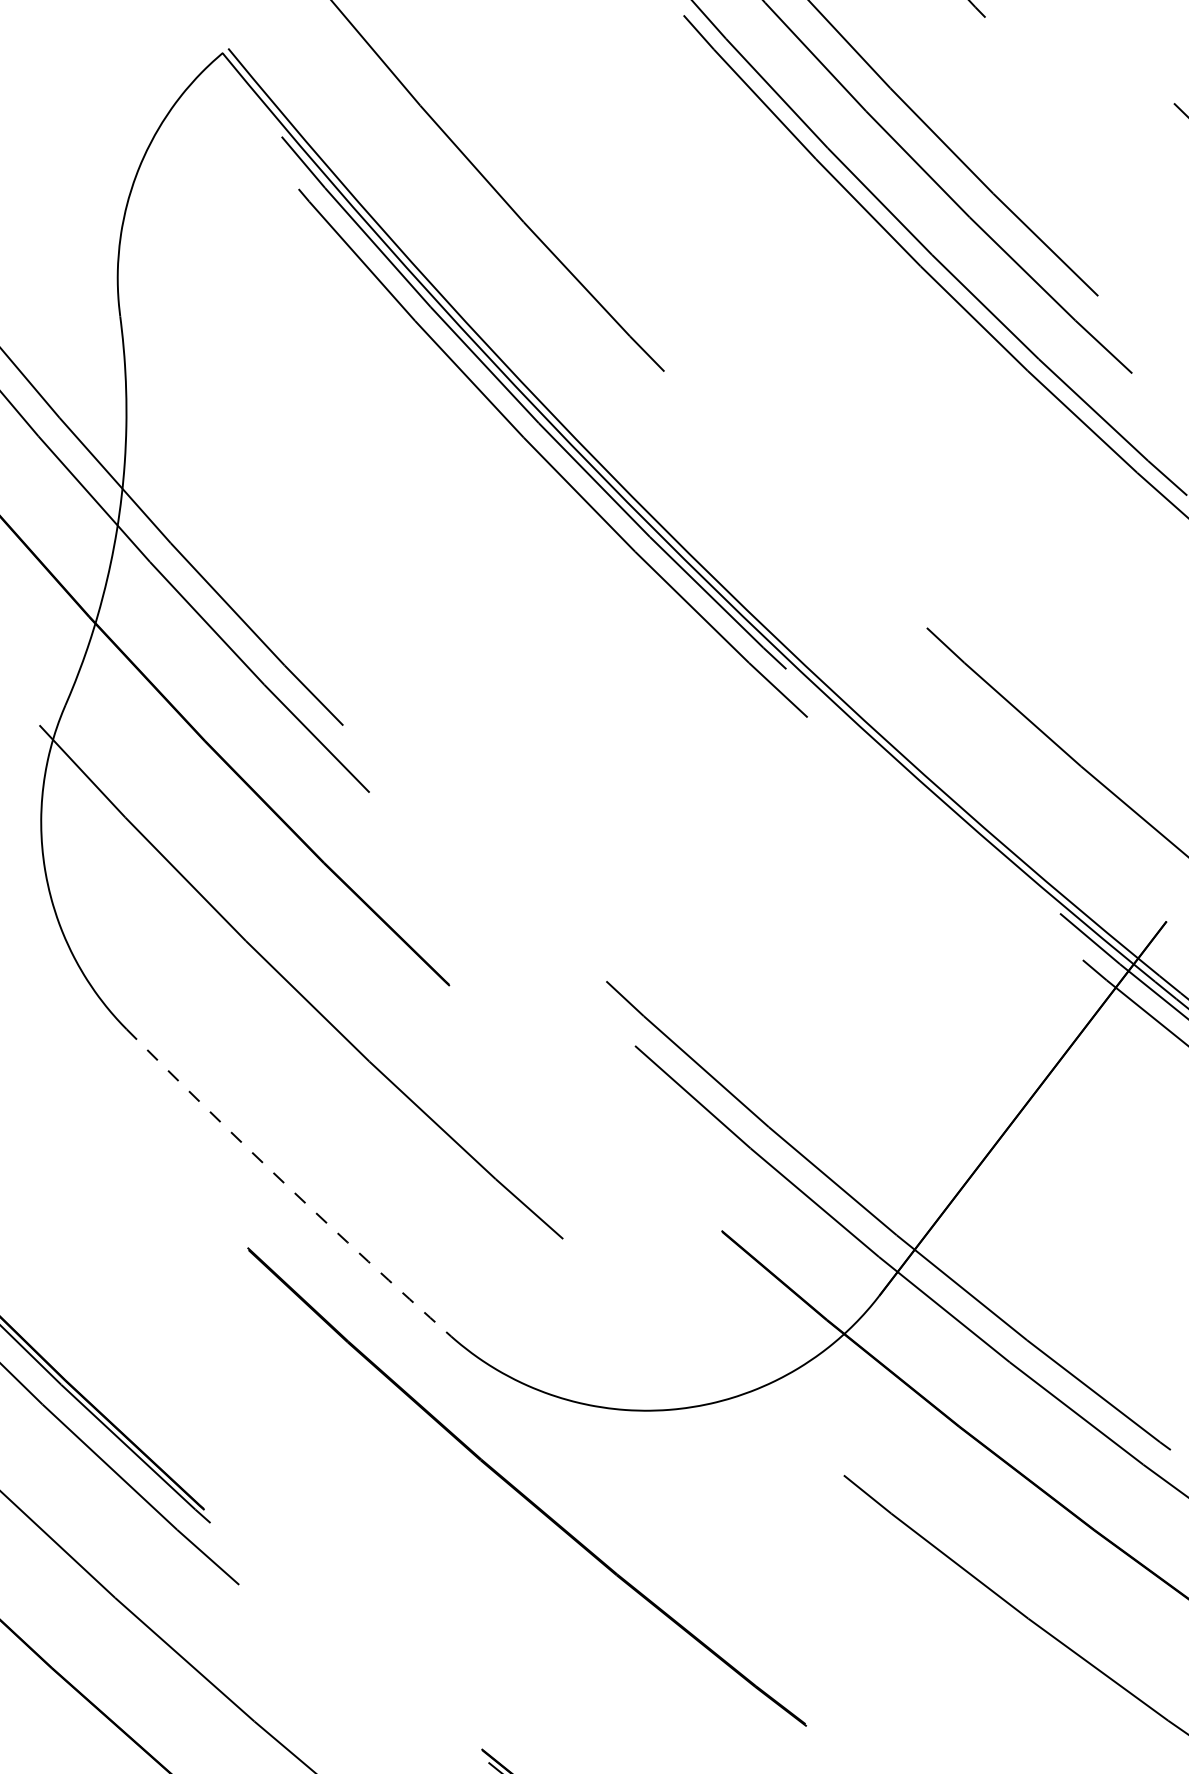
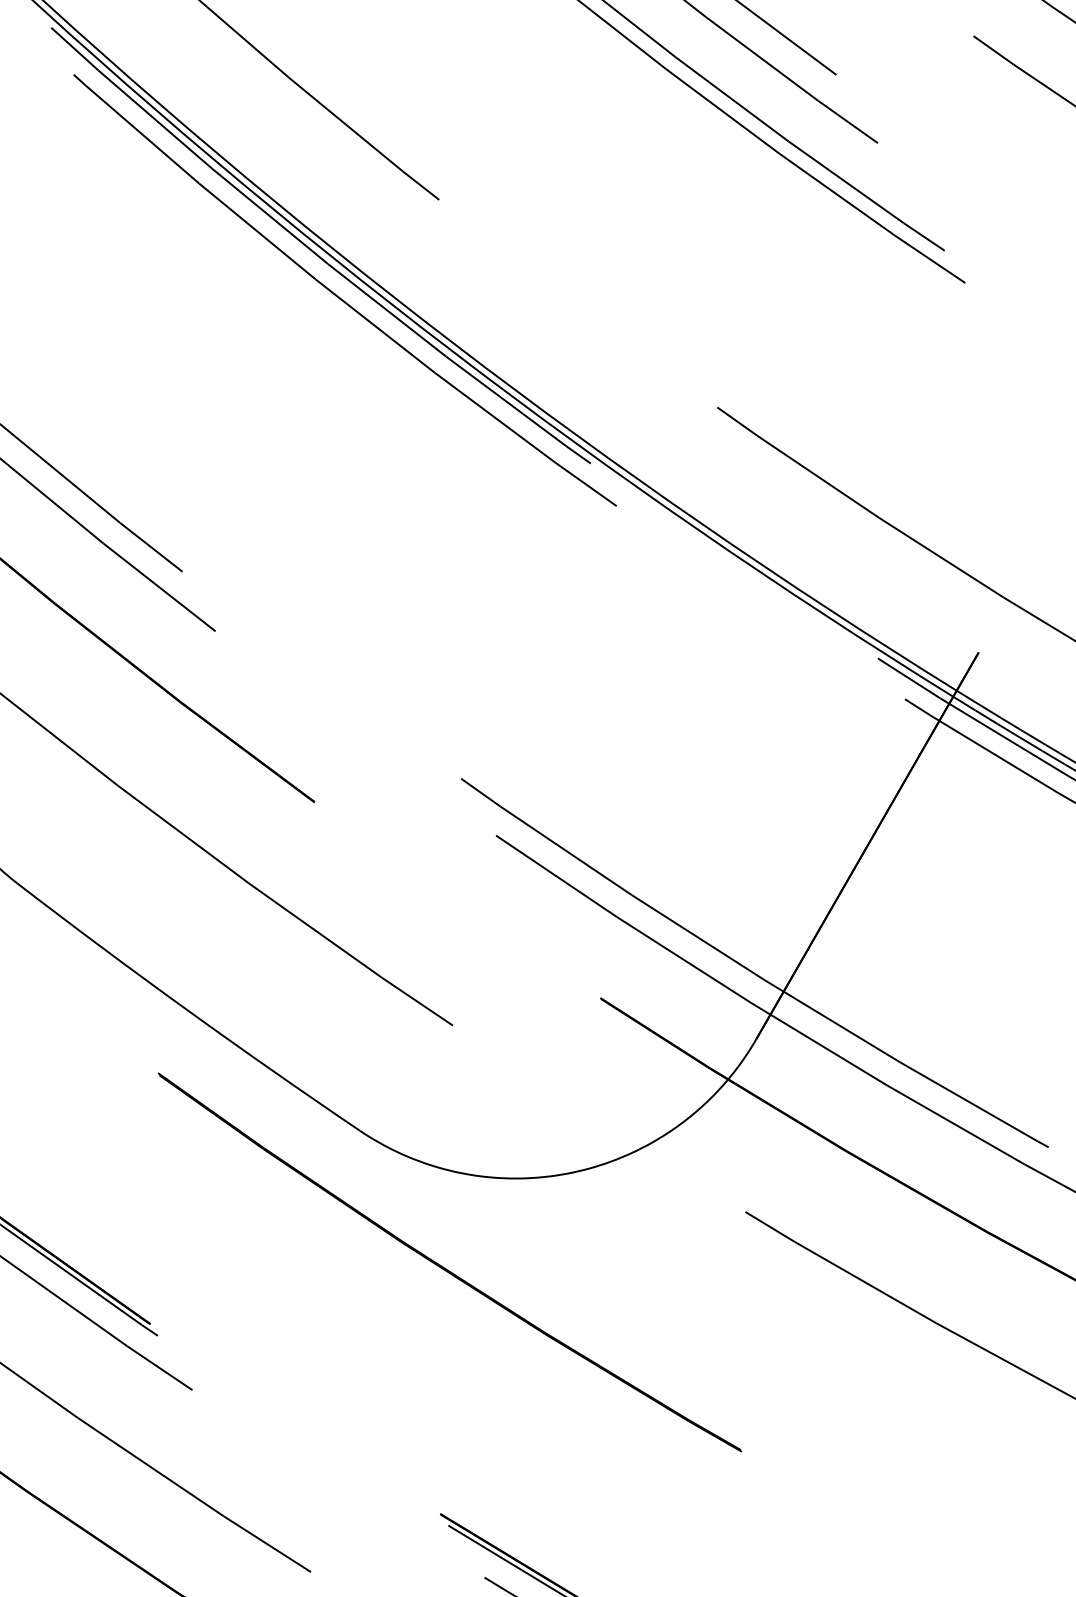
arc: (286, 1185) -> (186, 1009), dashed -> solid

